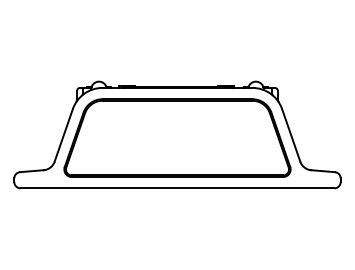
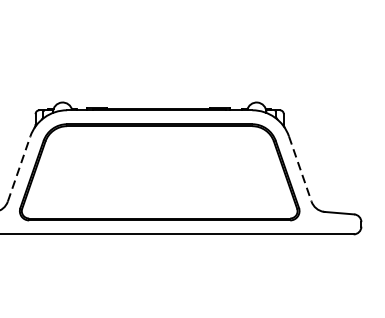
line: (63, 135) -> (18, 169), solid -> dashed
line: (291, 135) -> (300, 169), solid -> dashed

